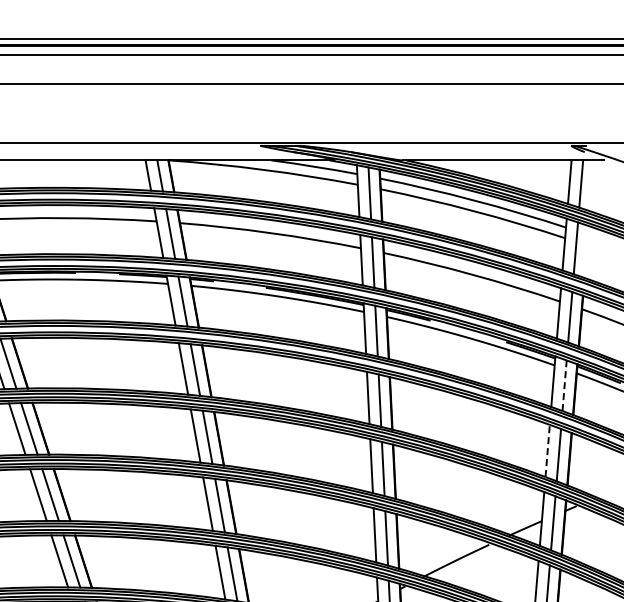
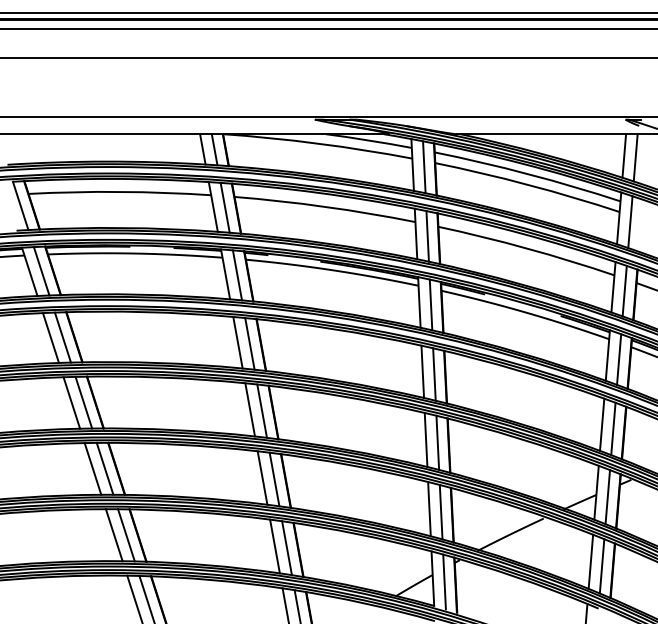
line: (565, 385) -> (619, 359), dashed -> solid
line: (548, 450) -> (602, 424), dashed -> solid

